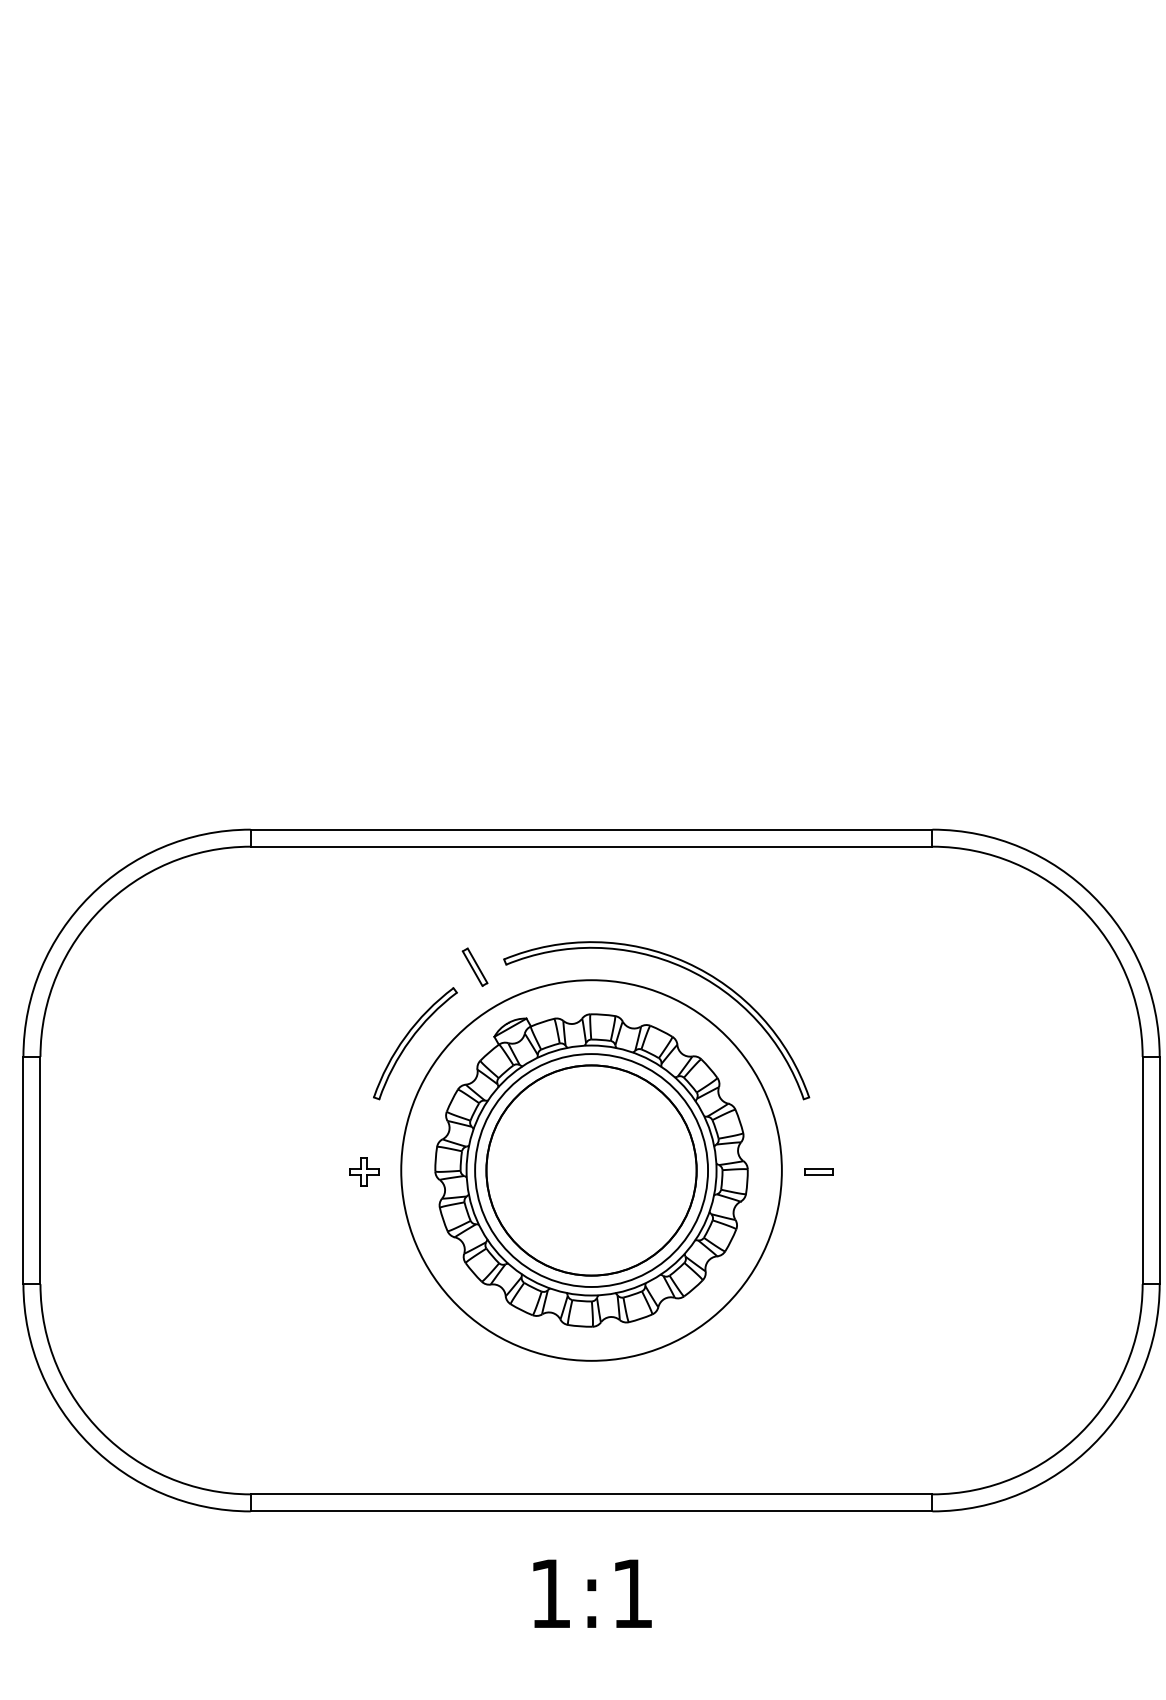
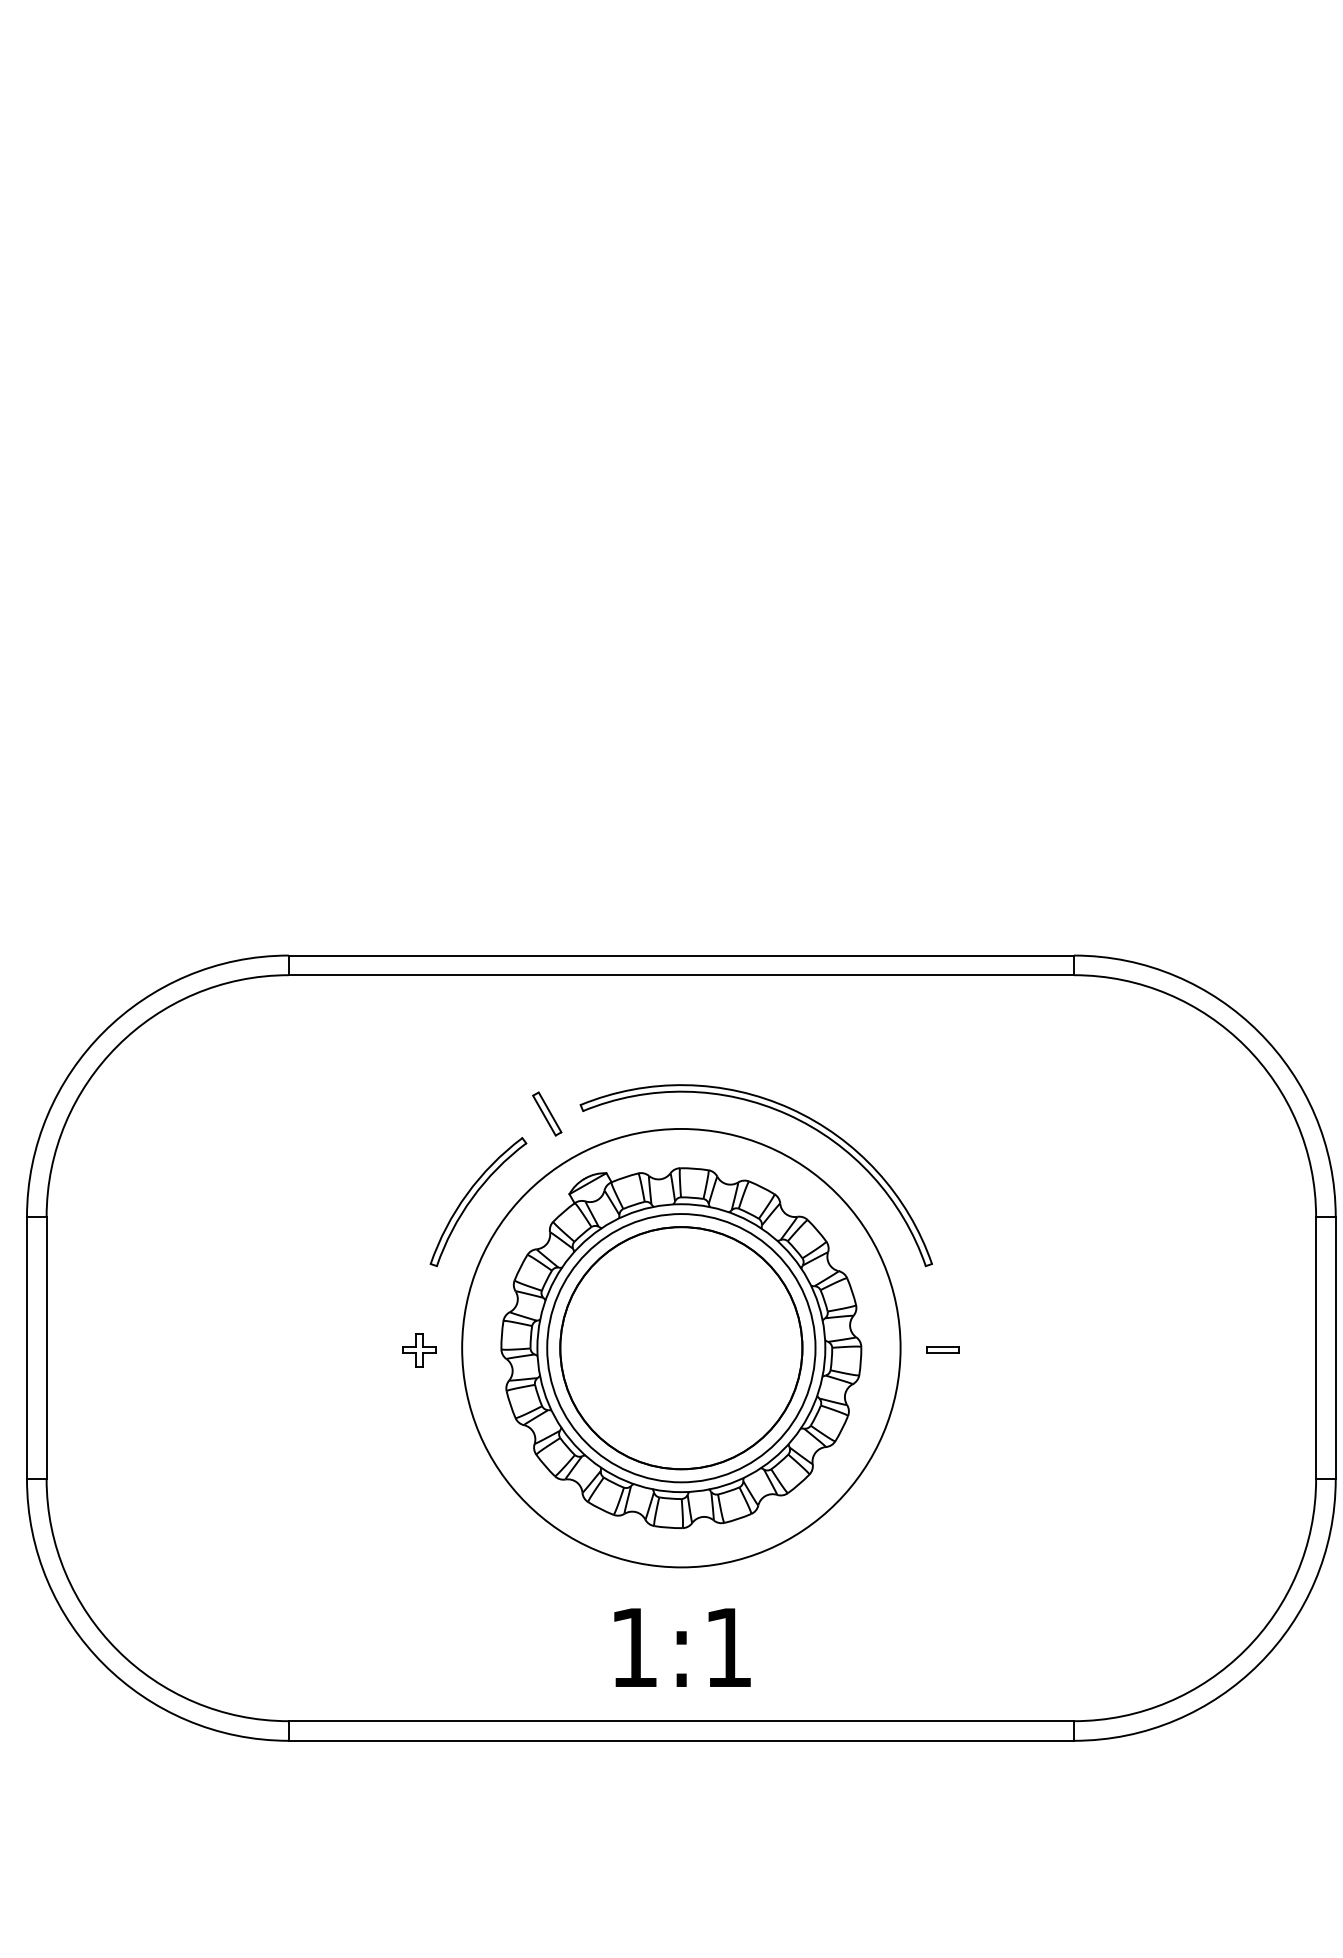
text: (592, 1593) -> (682, 1647), moved

